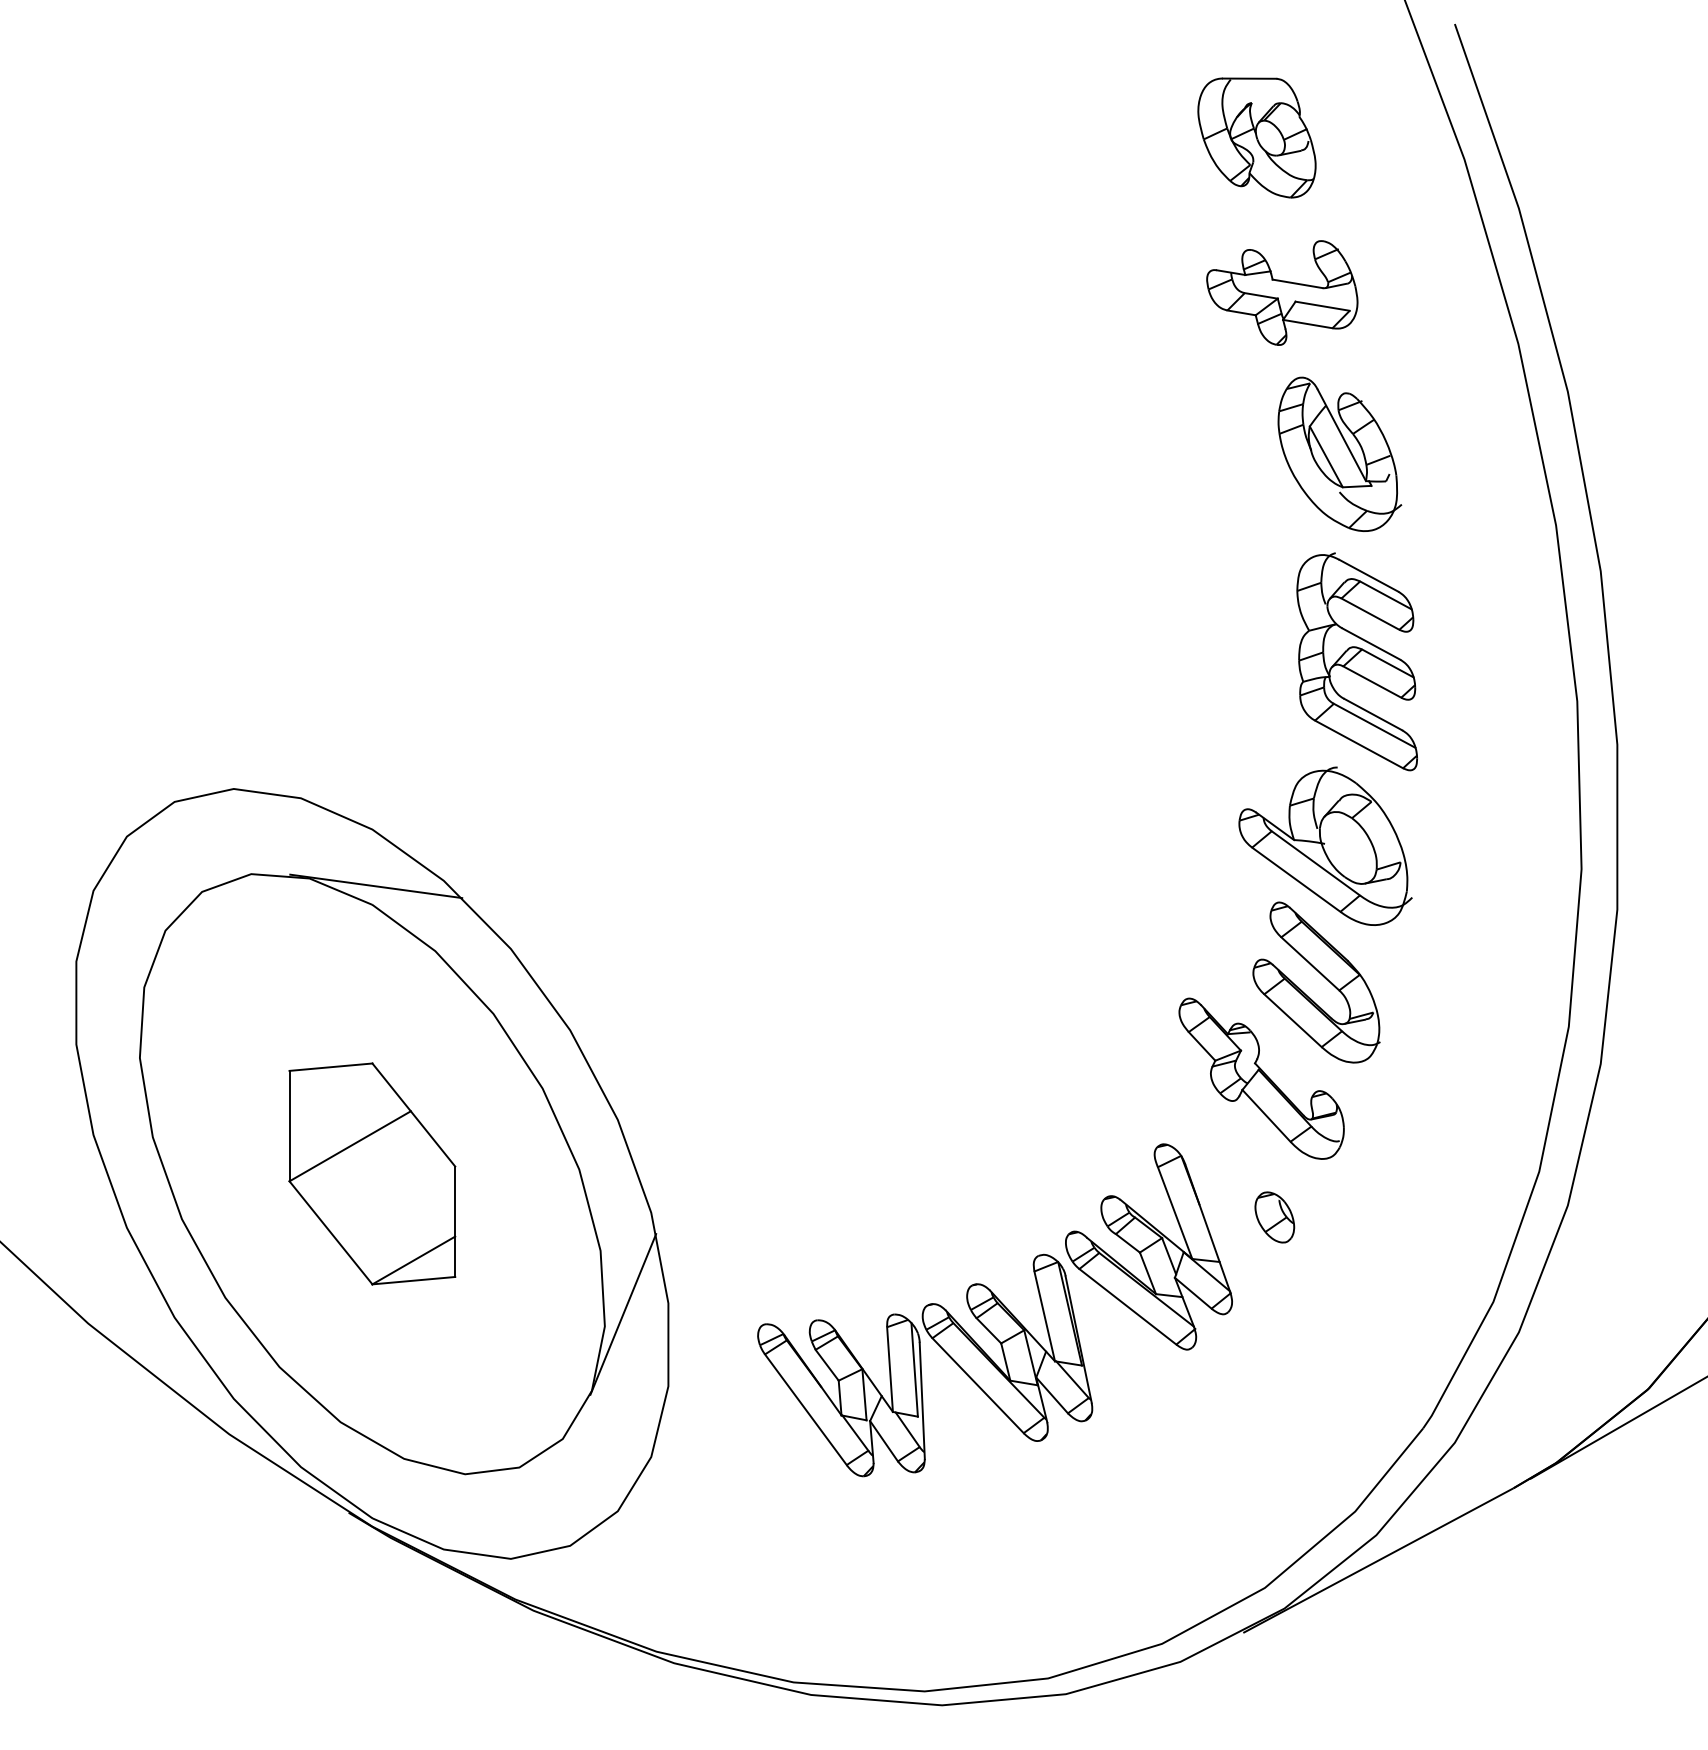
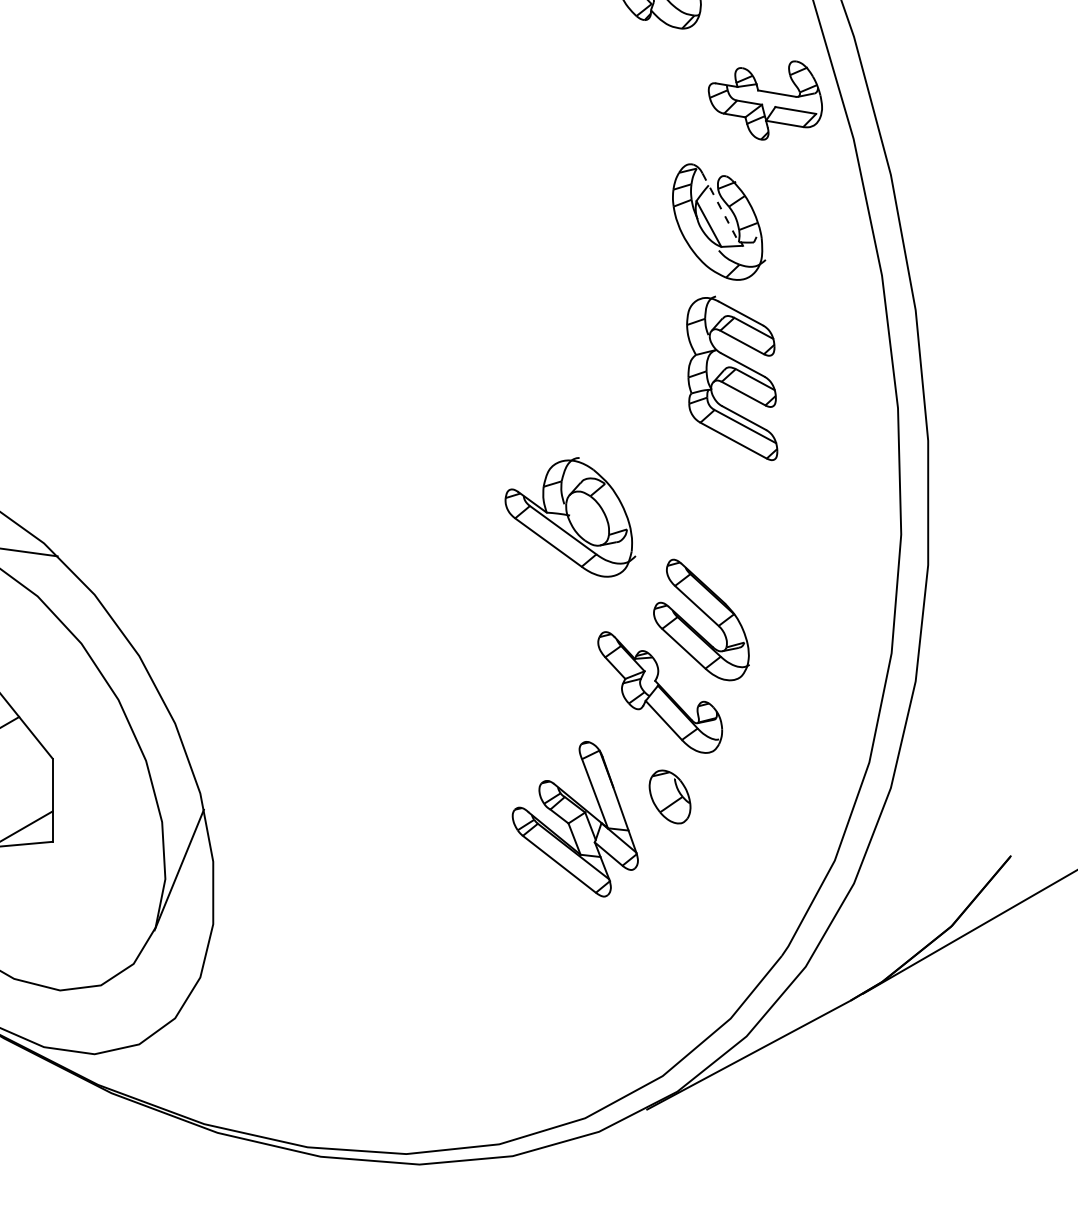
part: (1282, 292) -> (765, 100), moved
line: (1341, 435) -> (720, 207), solid -> dashed
part: (1325, 845) -> (570, 516), moved
part: (1274, 1217) -> (669, 797), size x1.4
part: (925, 1365) -> (406, 908), removed

